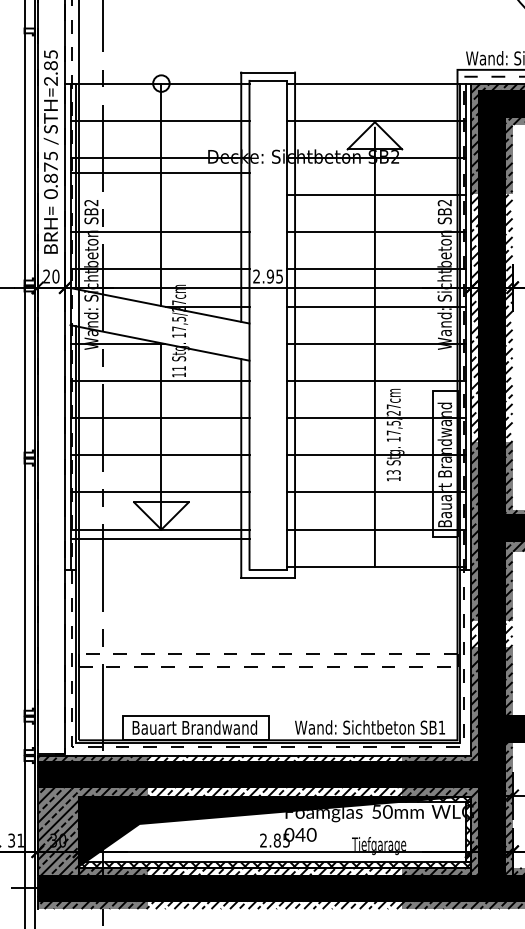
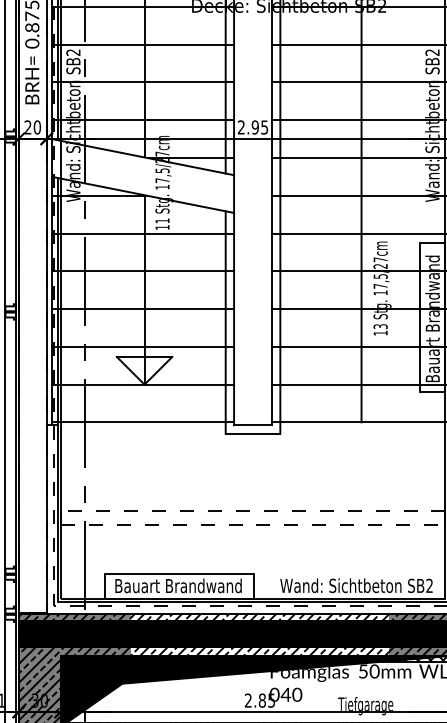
line: (159, 173) -> (142, 45), moved
line: (159, 538) -> (142, 422), moved
text: (441, 727) -> (429, 585), SB1 -> SB2

